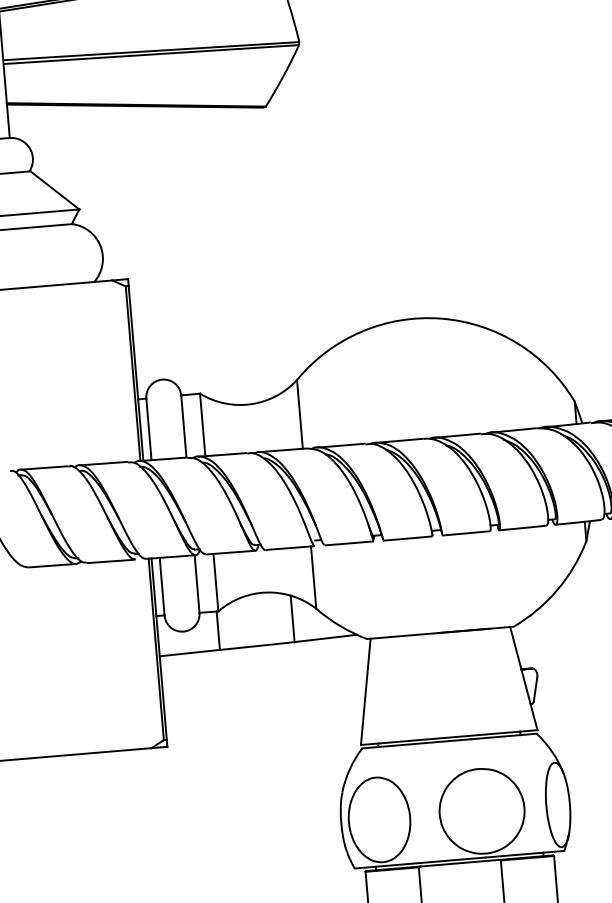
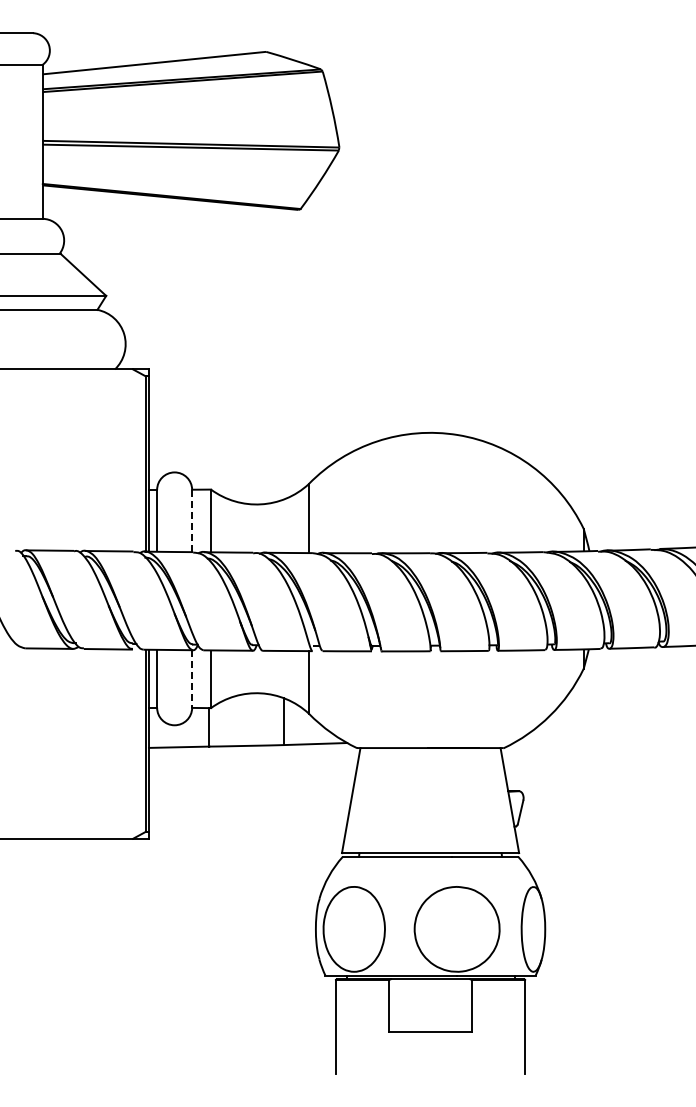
line: (184, 426) -> (192, 520), solid -> dashed
line: (197, 584) -> (192, 679), solid -> dashed

